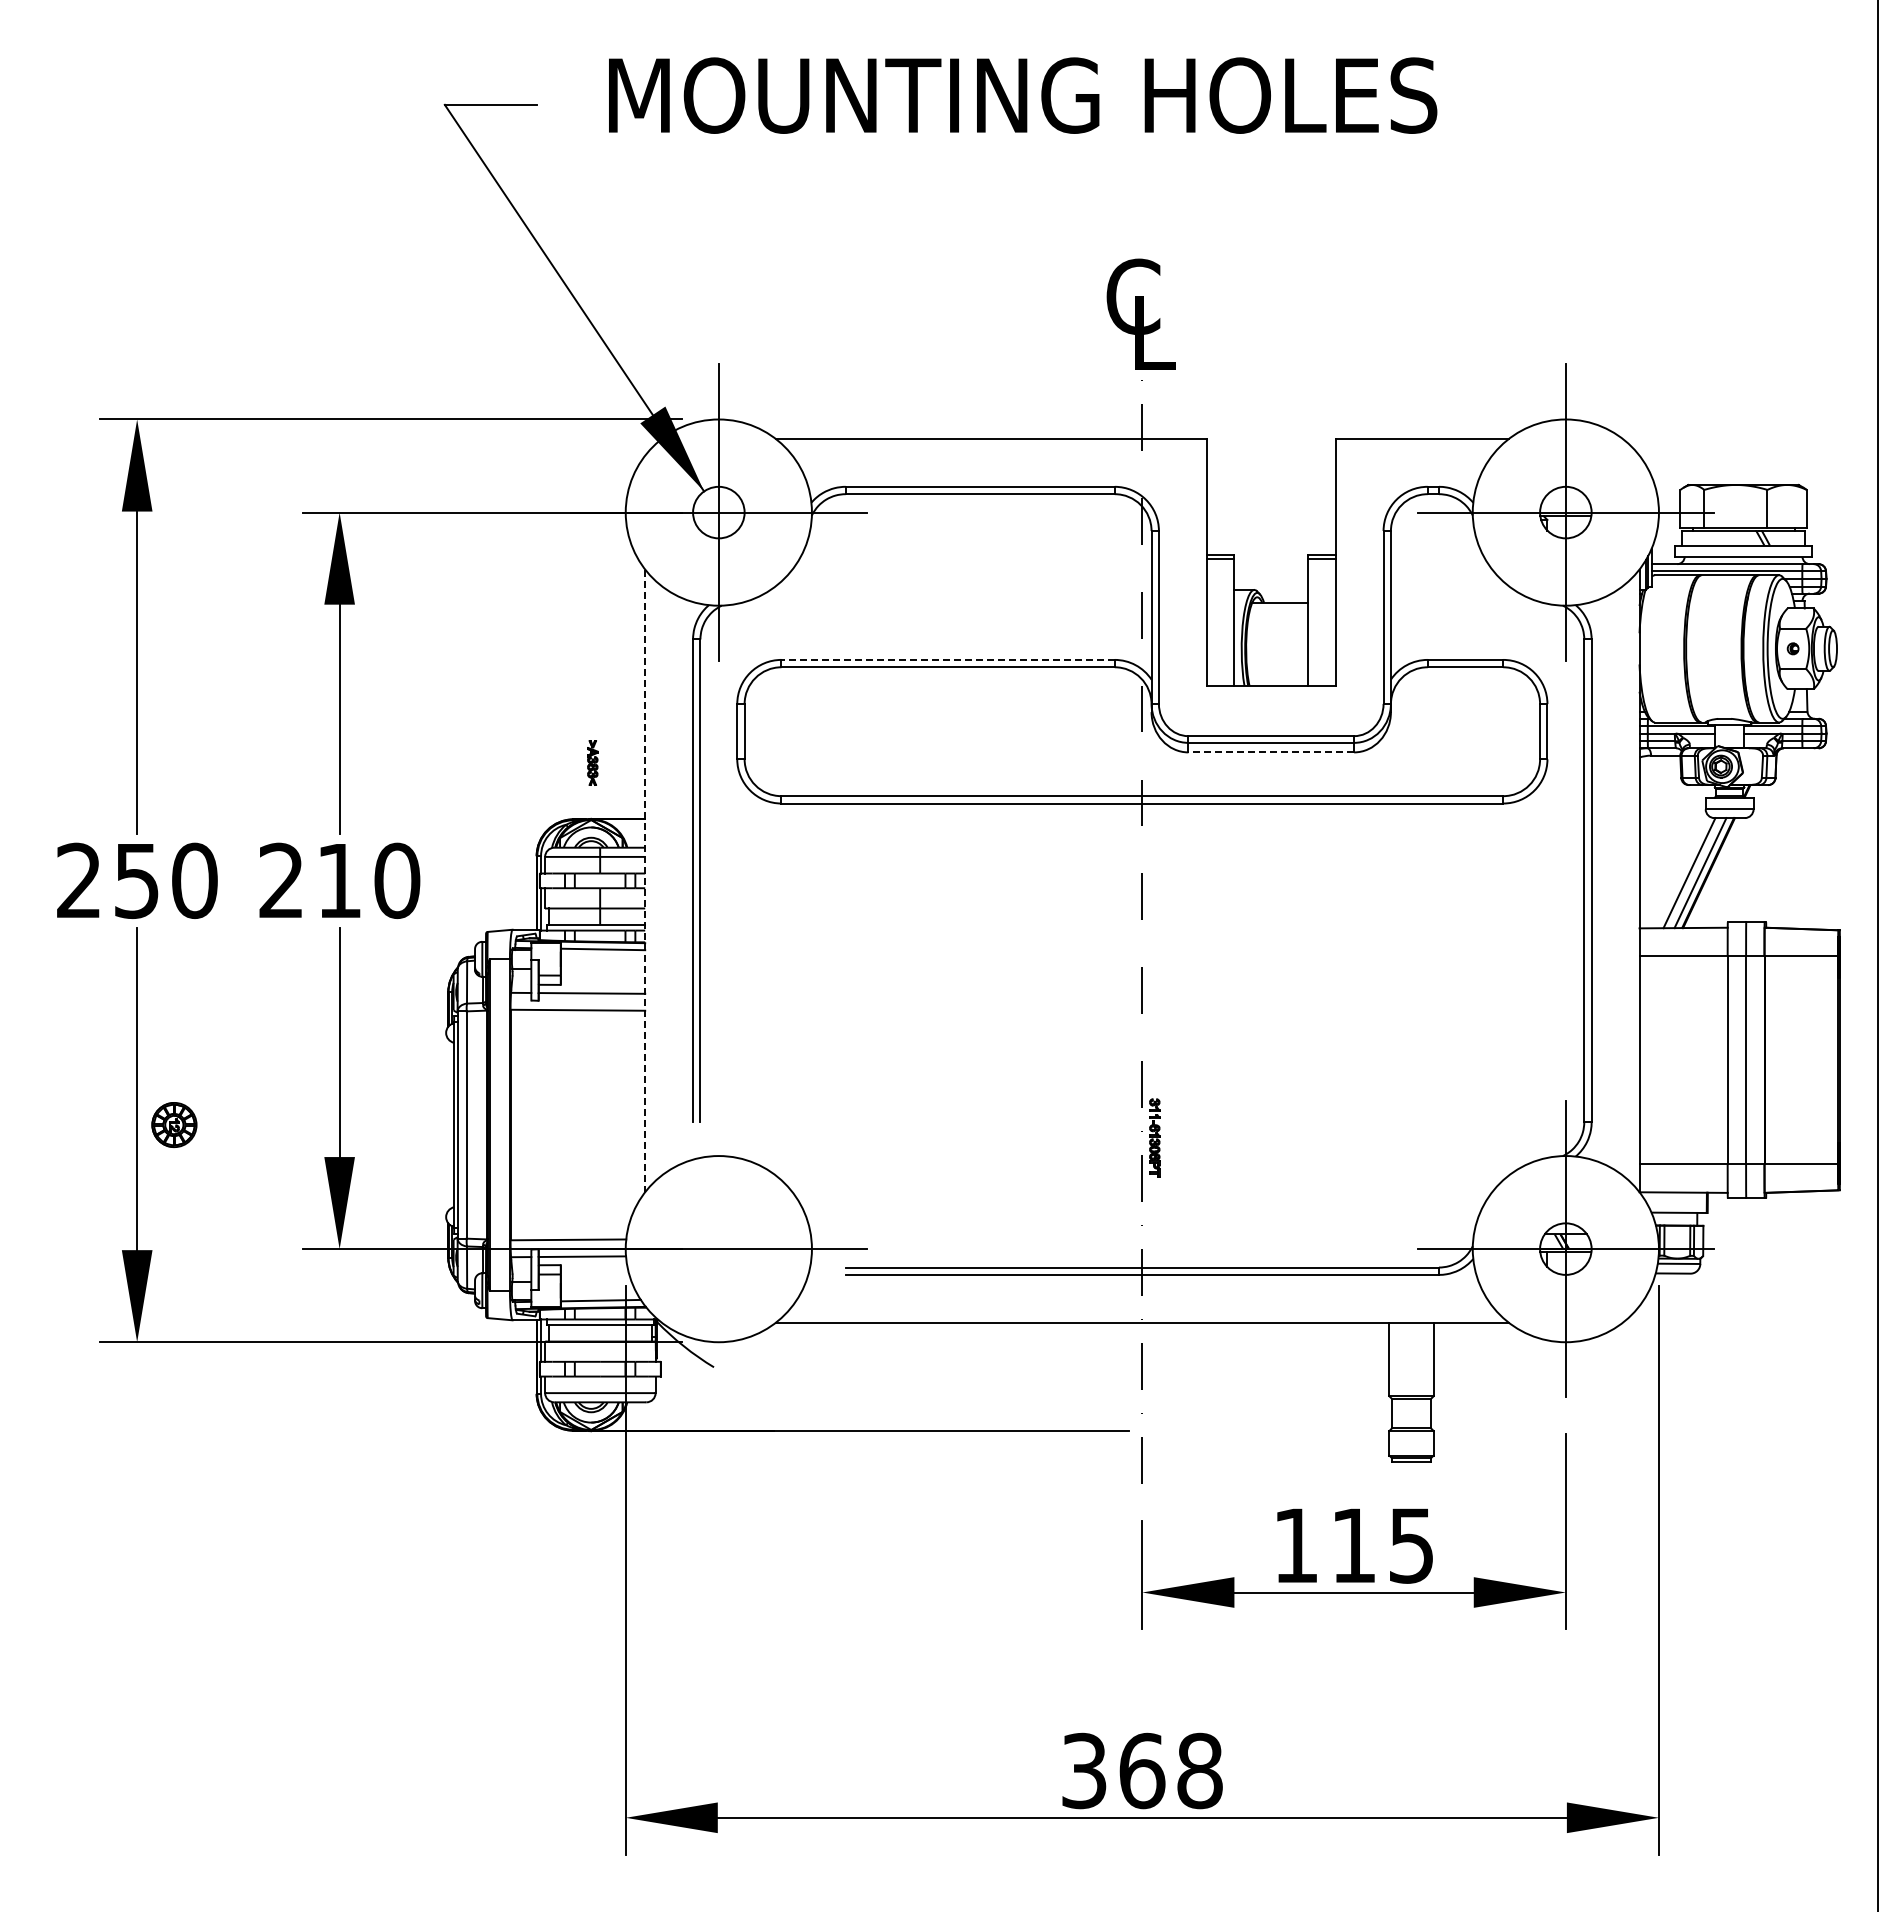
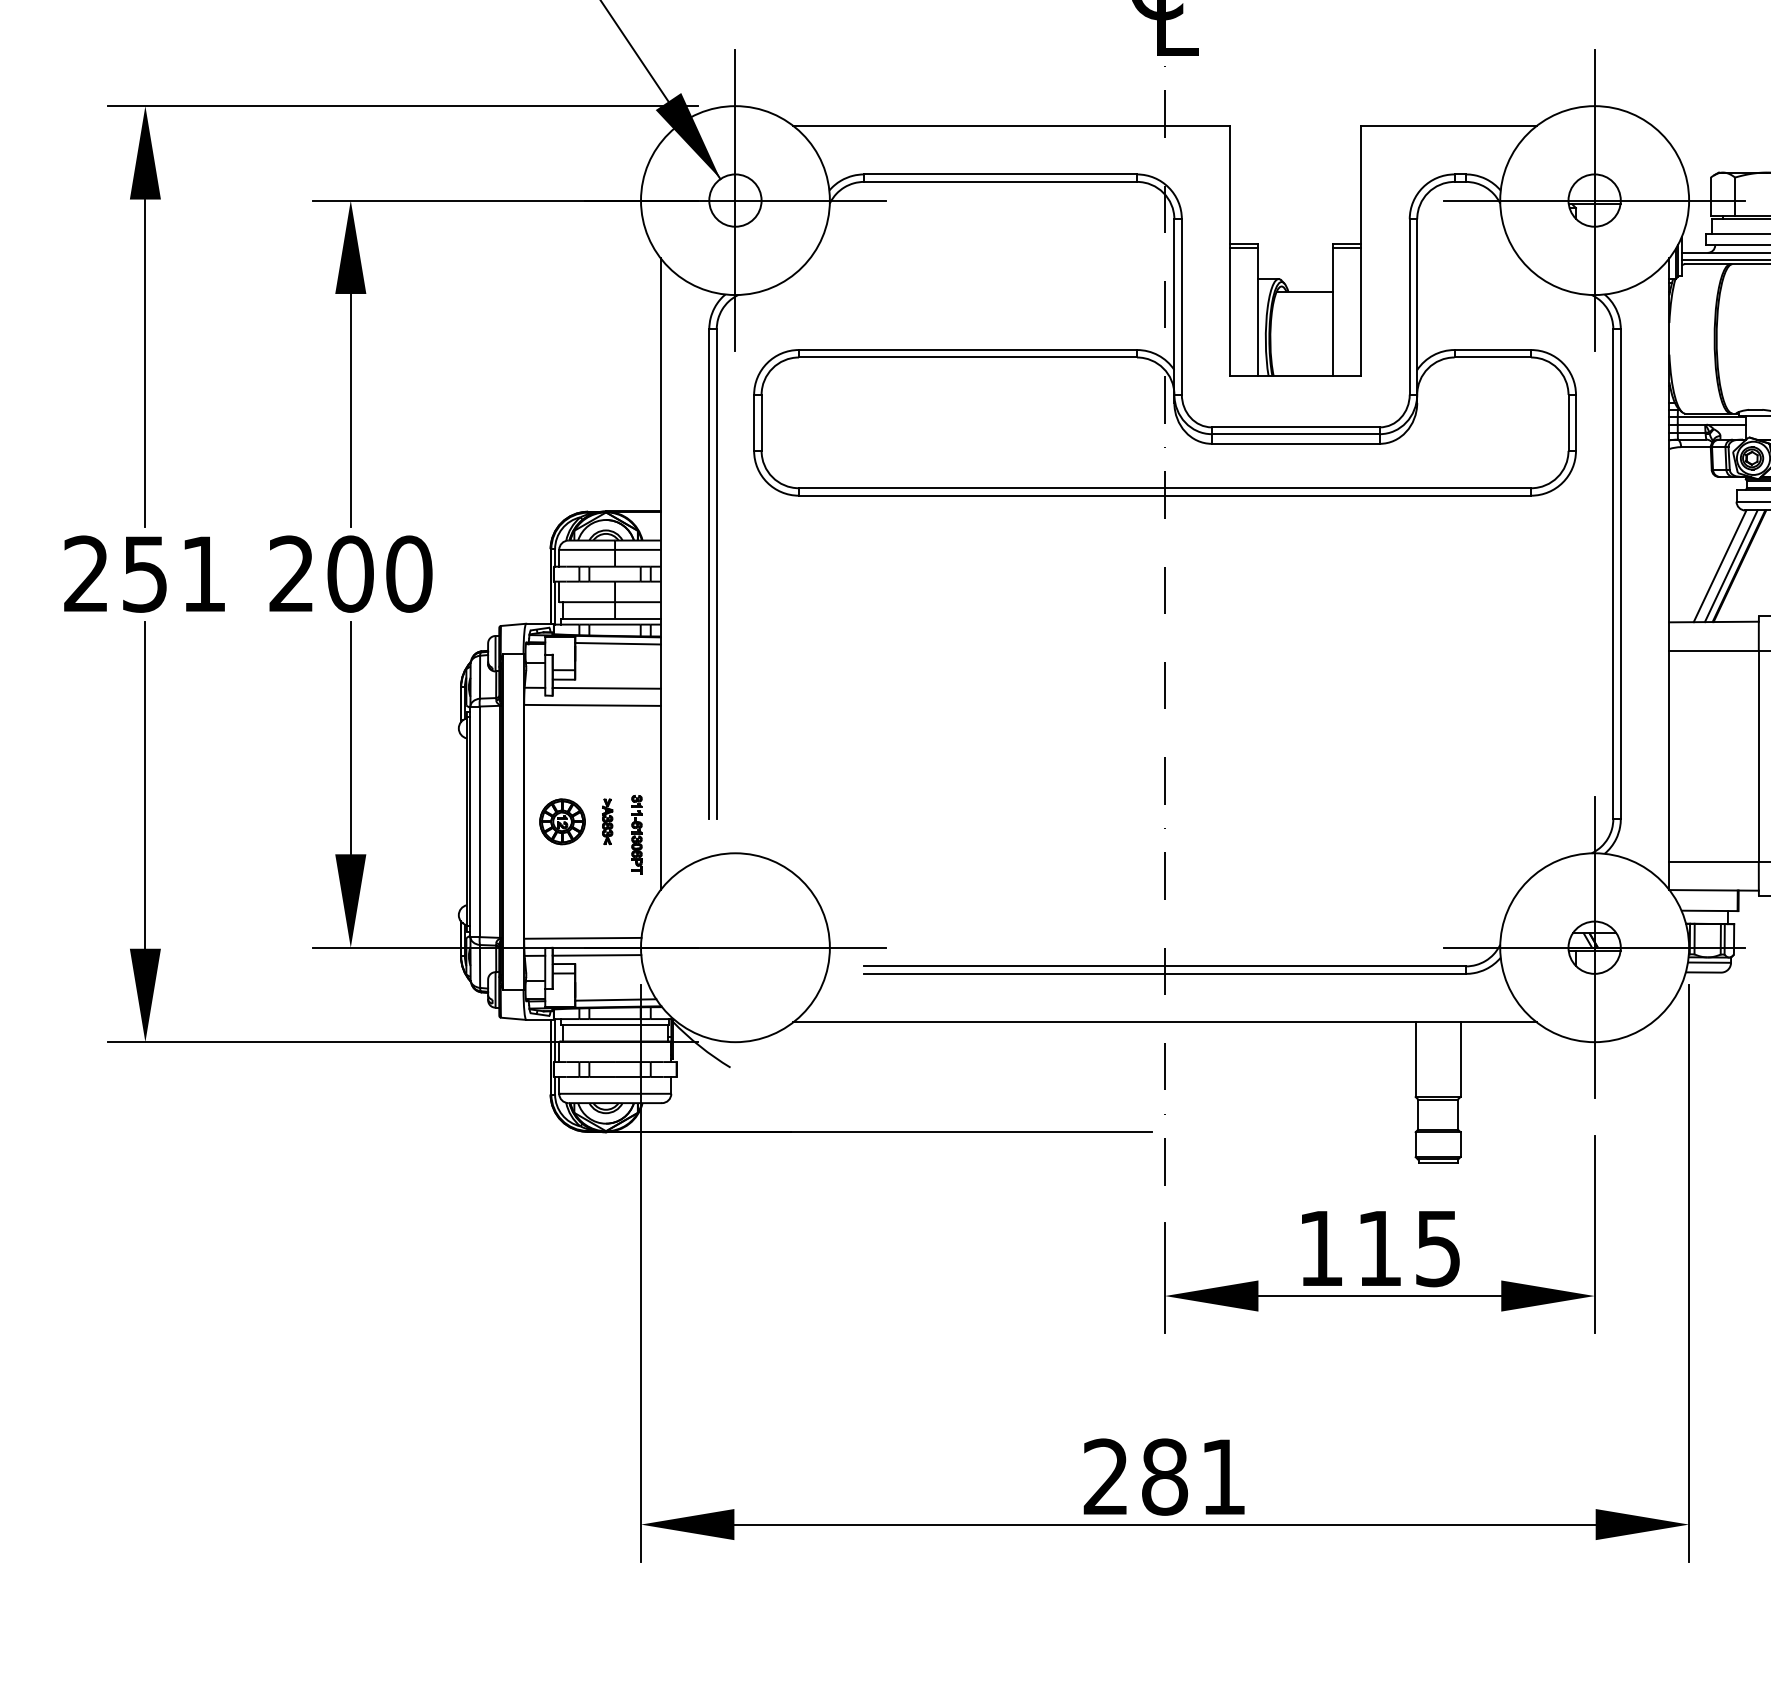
line: (948, 659) -> (968, 349), dashed -> solid
line: (1271, 752) -> (1296, 443), dashed -> solid
part: (592, 762) -> (607, 821), moved
text: (194, 880) -> (203, 573), 250 -> 251
text: (339, 880) -> (350, 573), 210 -> 200
line: (645, 881) -> (661, 574), dashed -> solid
part: (174, 1124) -> (562, 821), moved
part: (1154, 1137) -> (636, 834), moved
text: (1142, 1770) -> (1165, 1476), 368 -> 281

